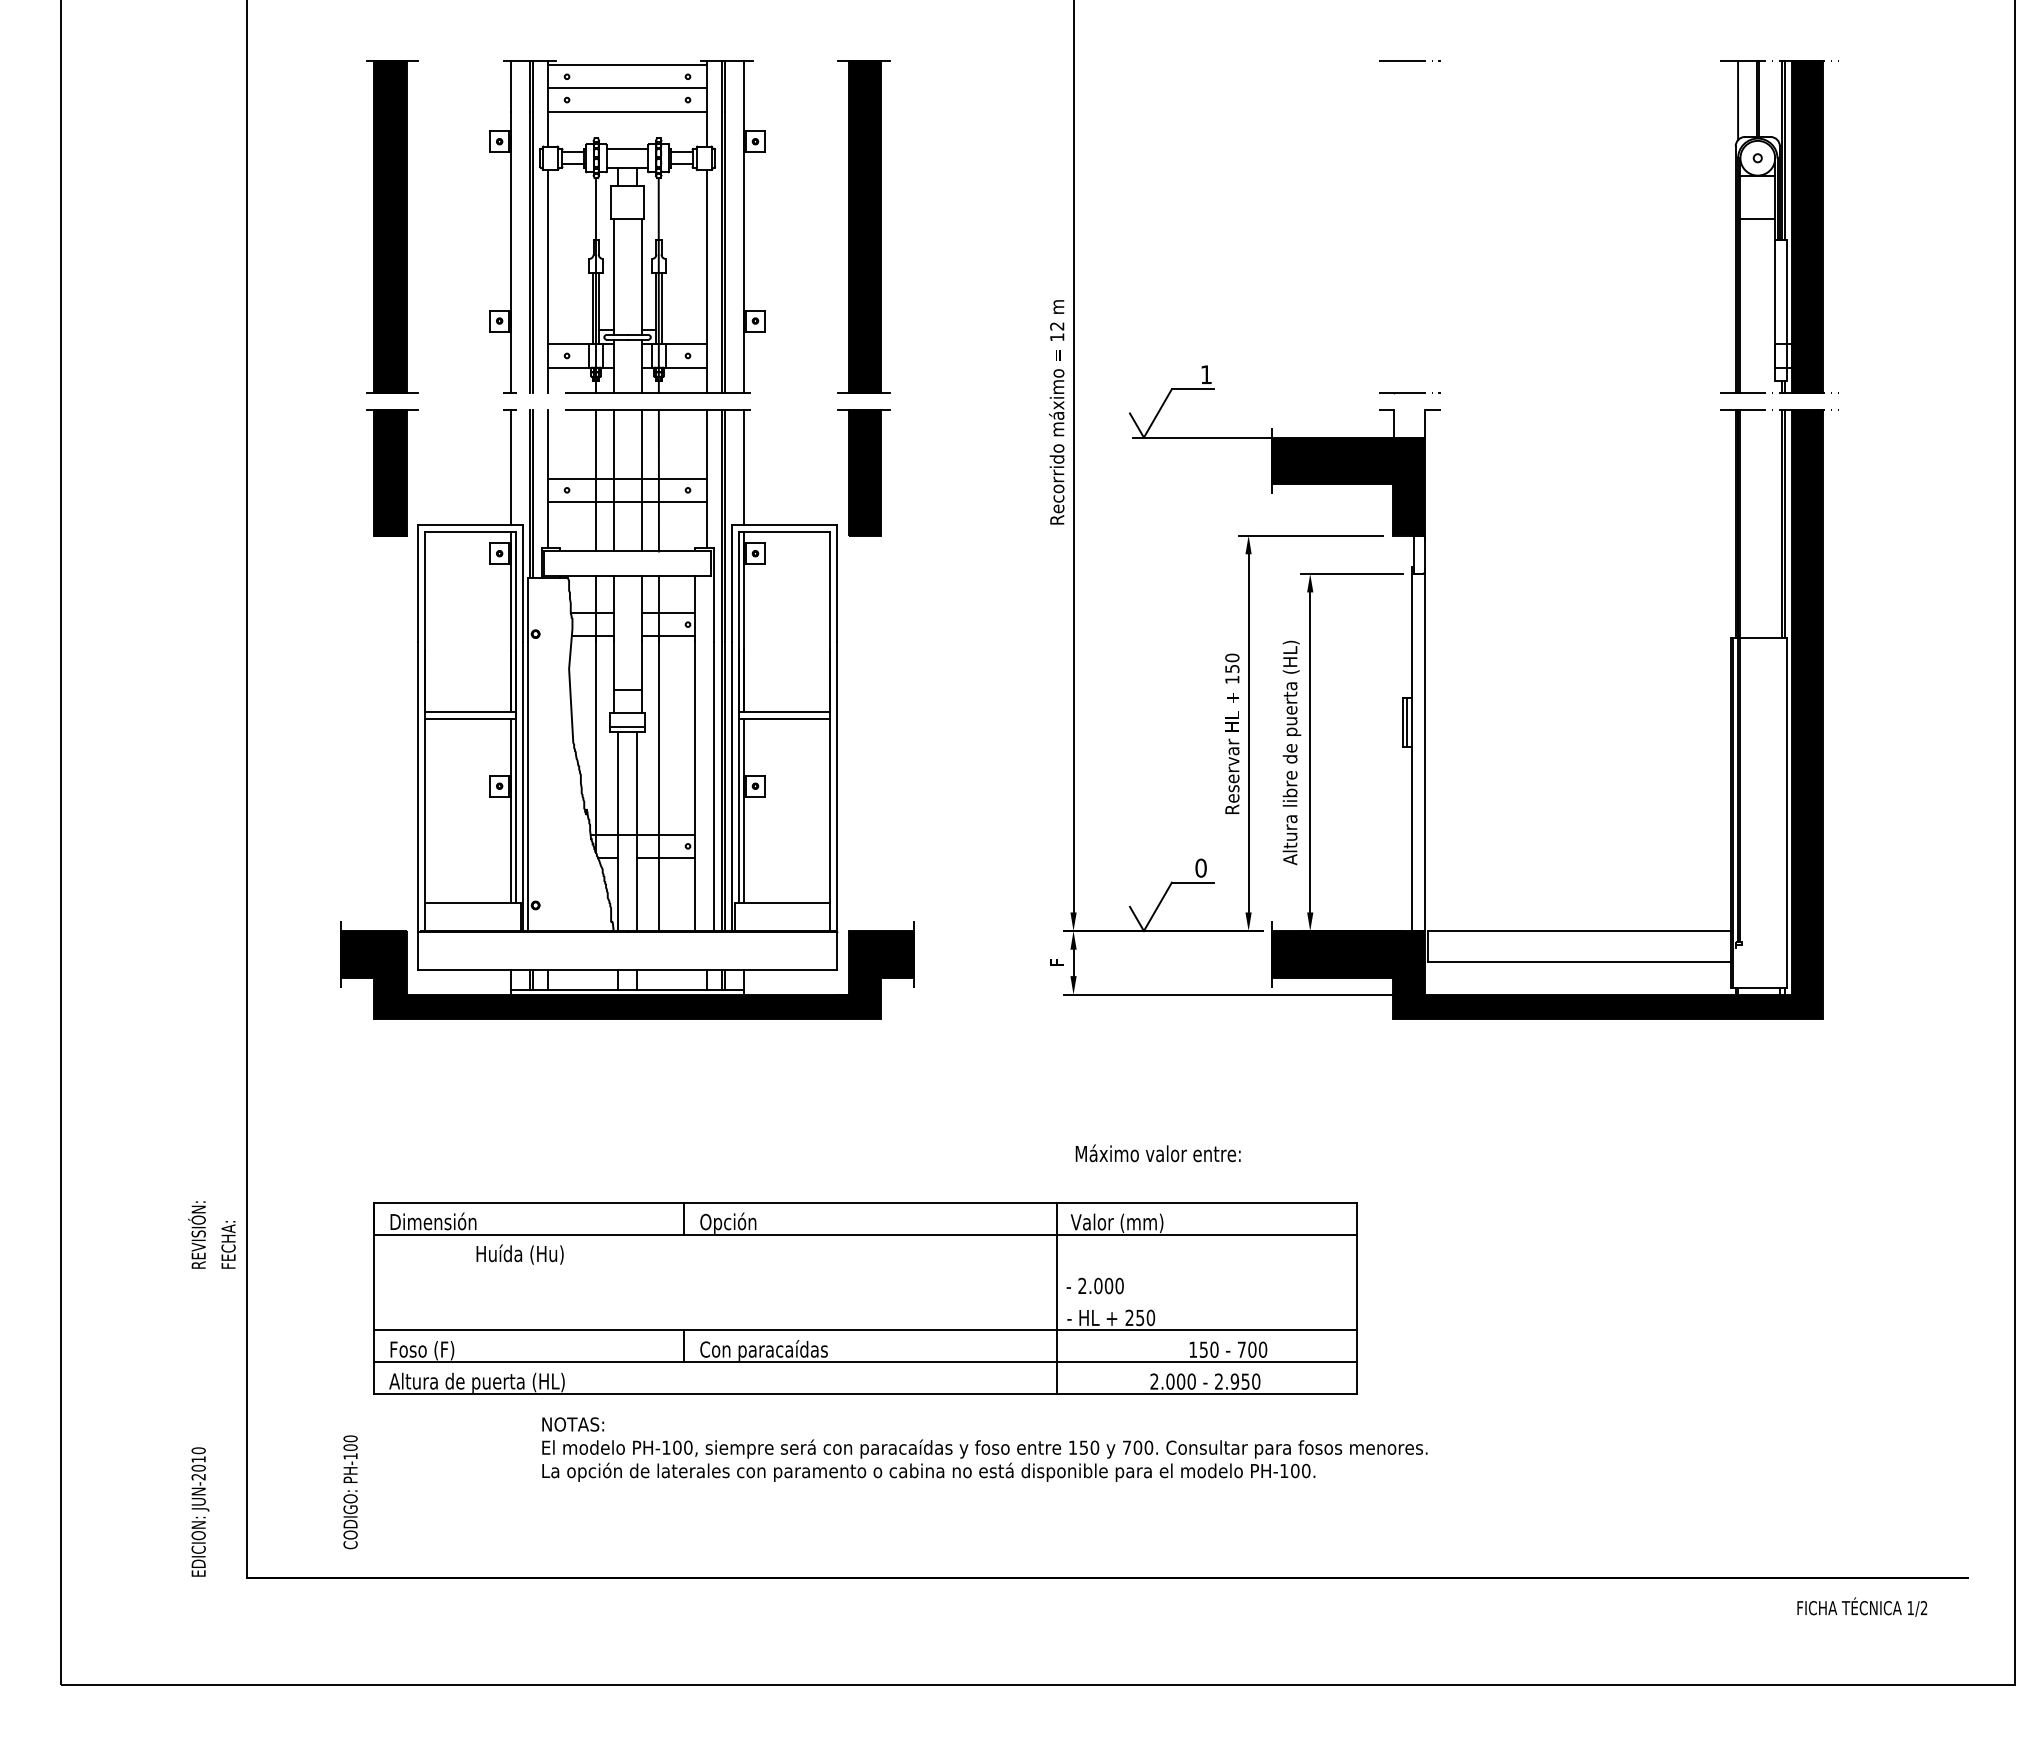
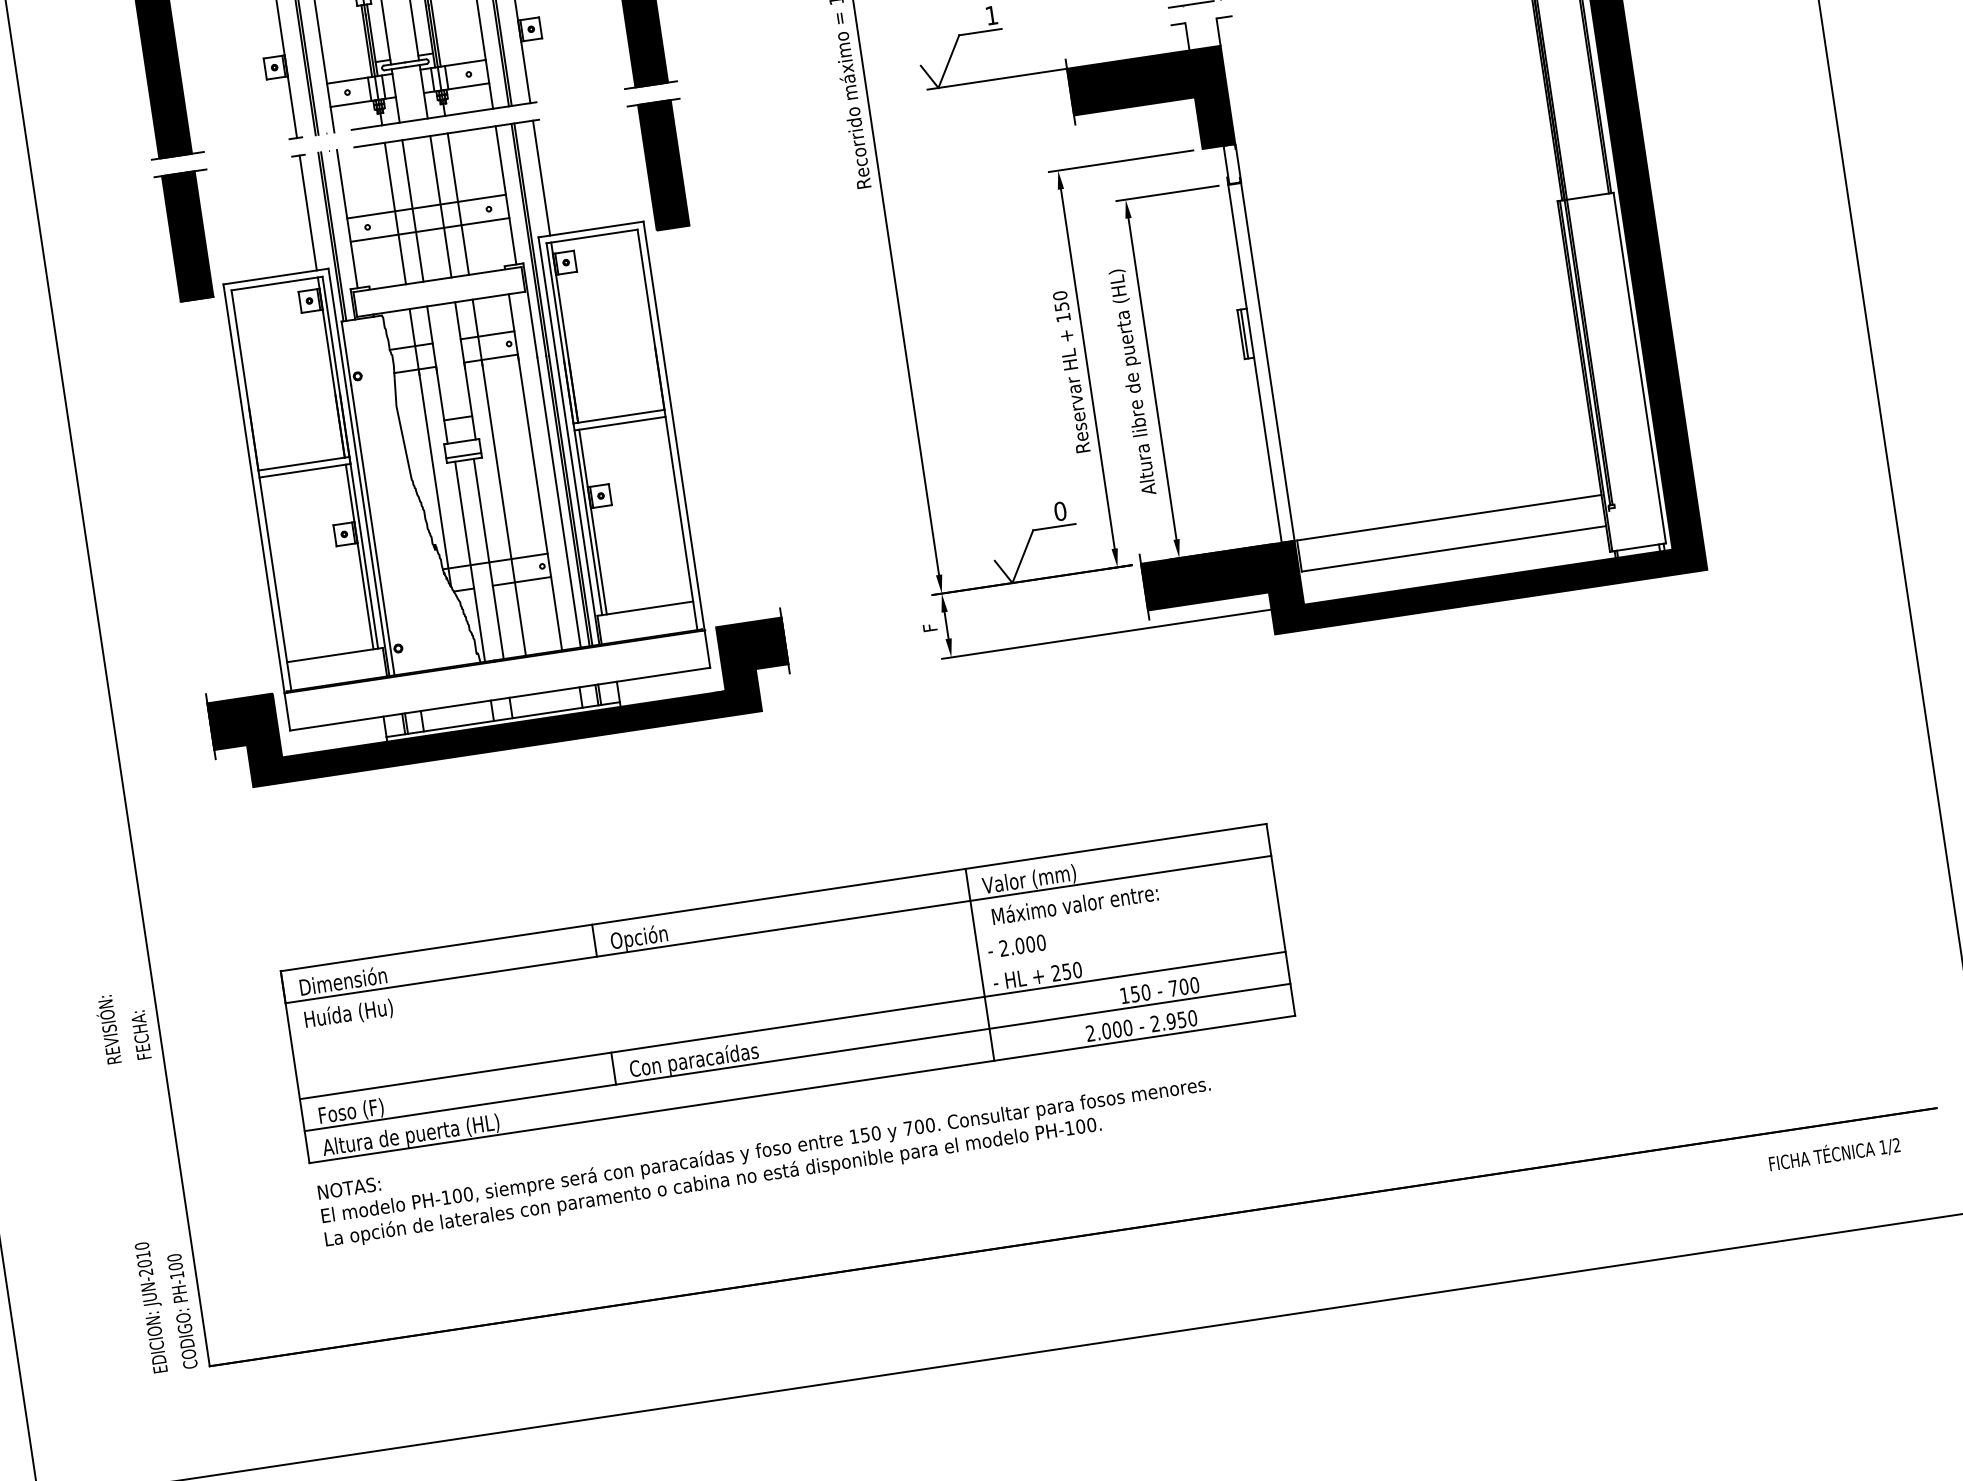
text: (1157, 1153) -> (1074, 904), moved
text: (519, 1254) -> (348, 1014), moved
text: (984, 1449) -> (765, 1151), moved
text: (350, 1492) -> (182, 1311), moved

